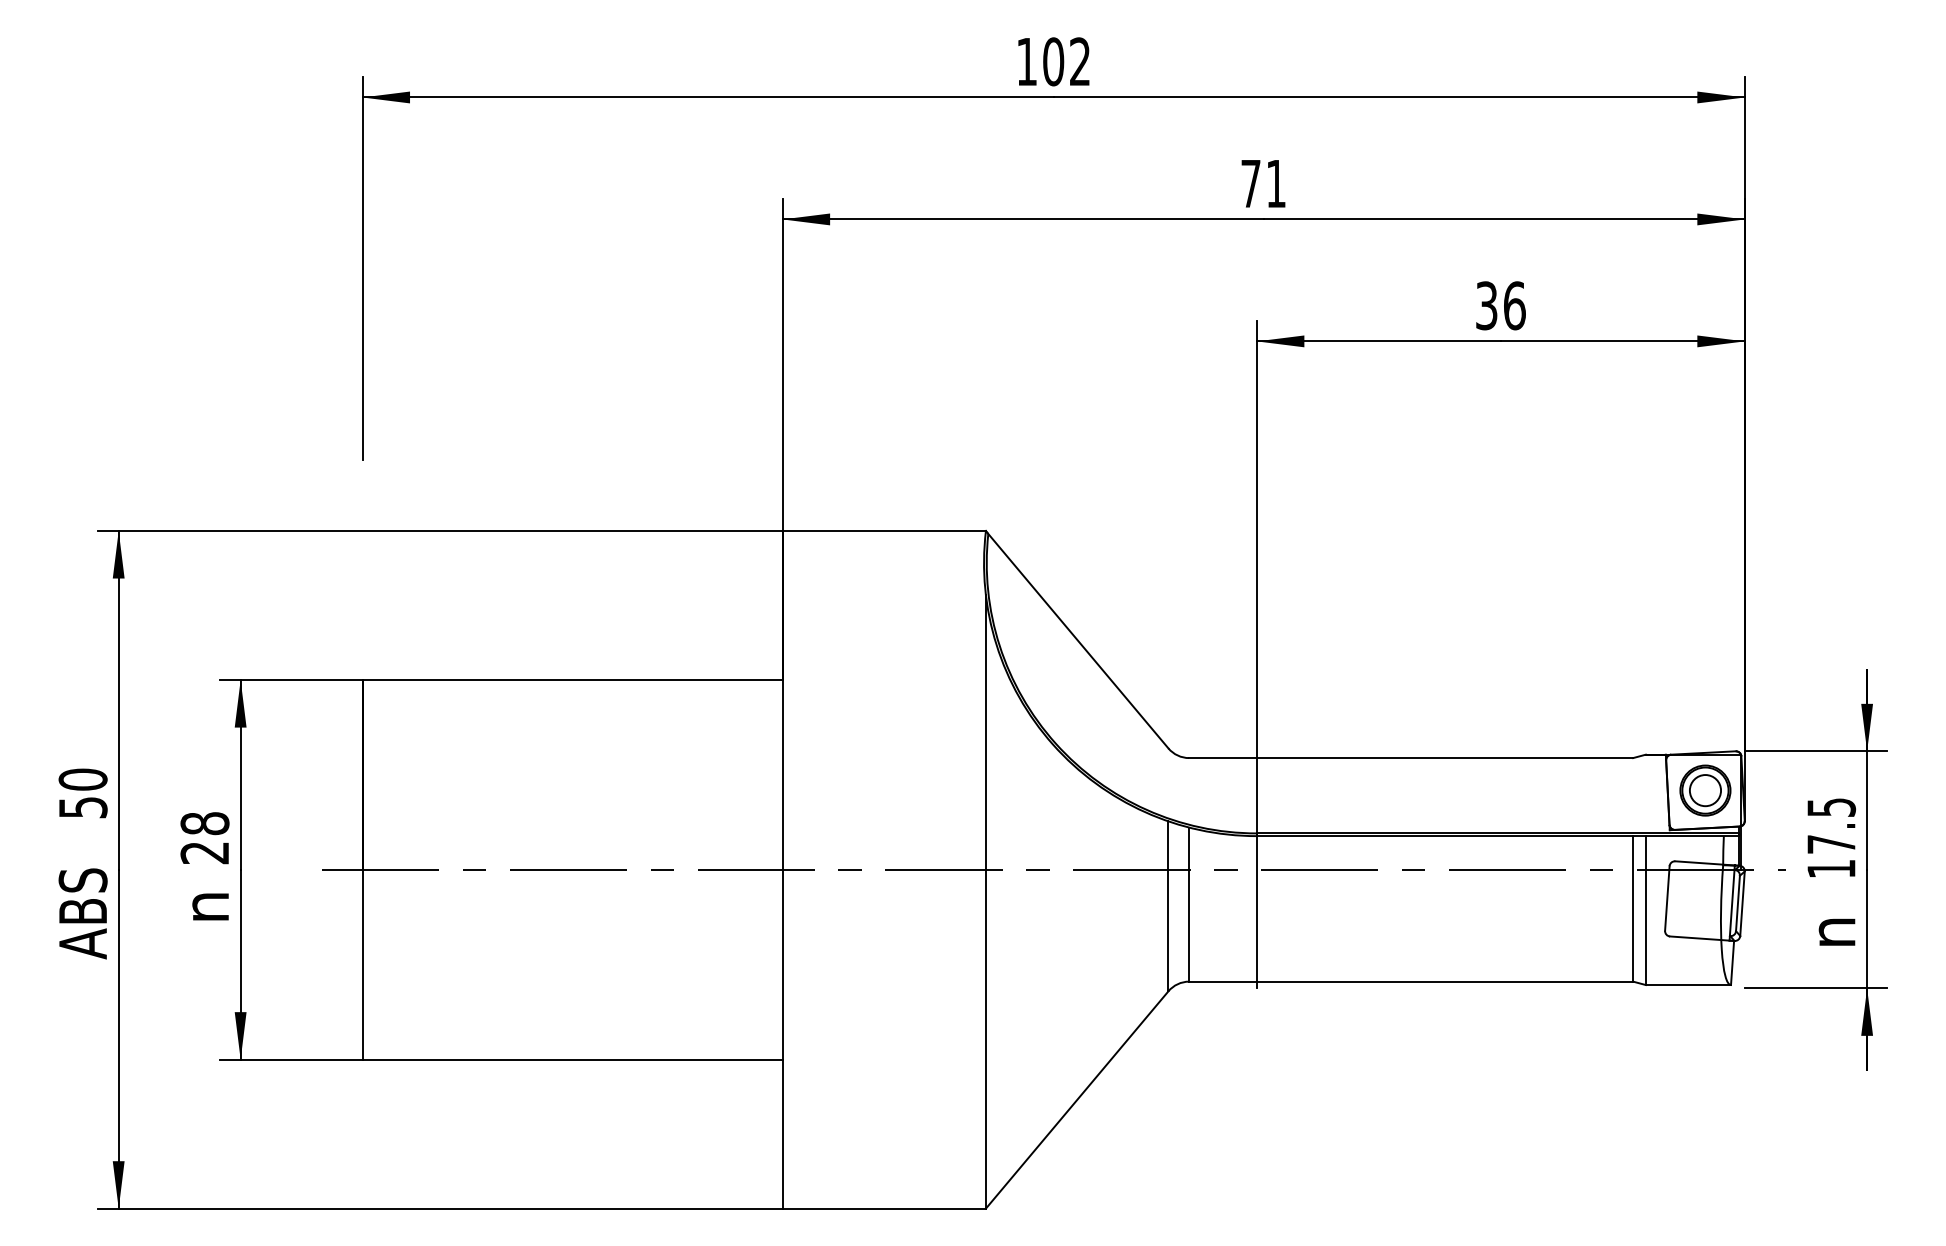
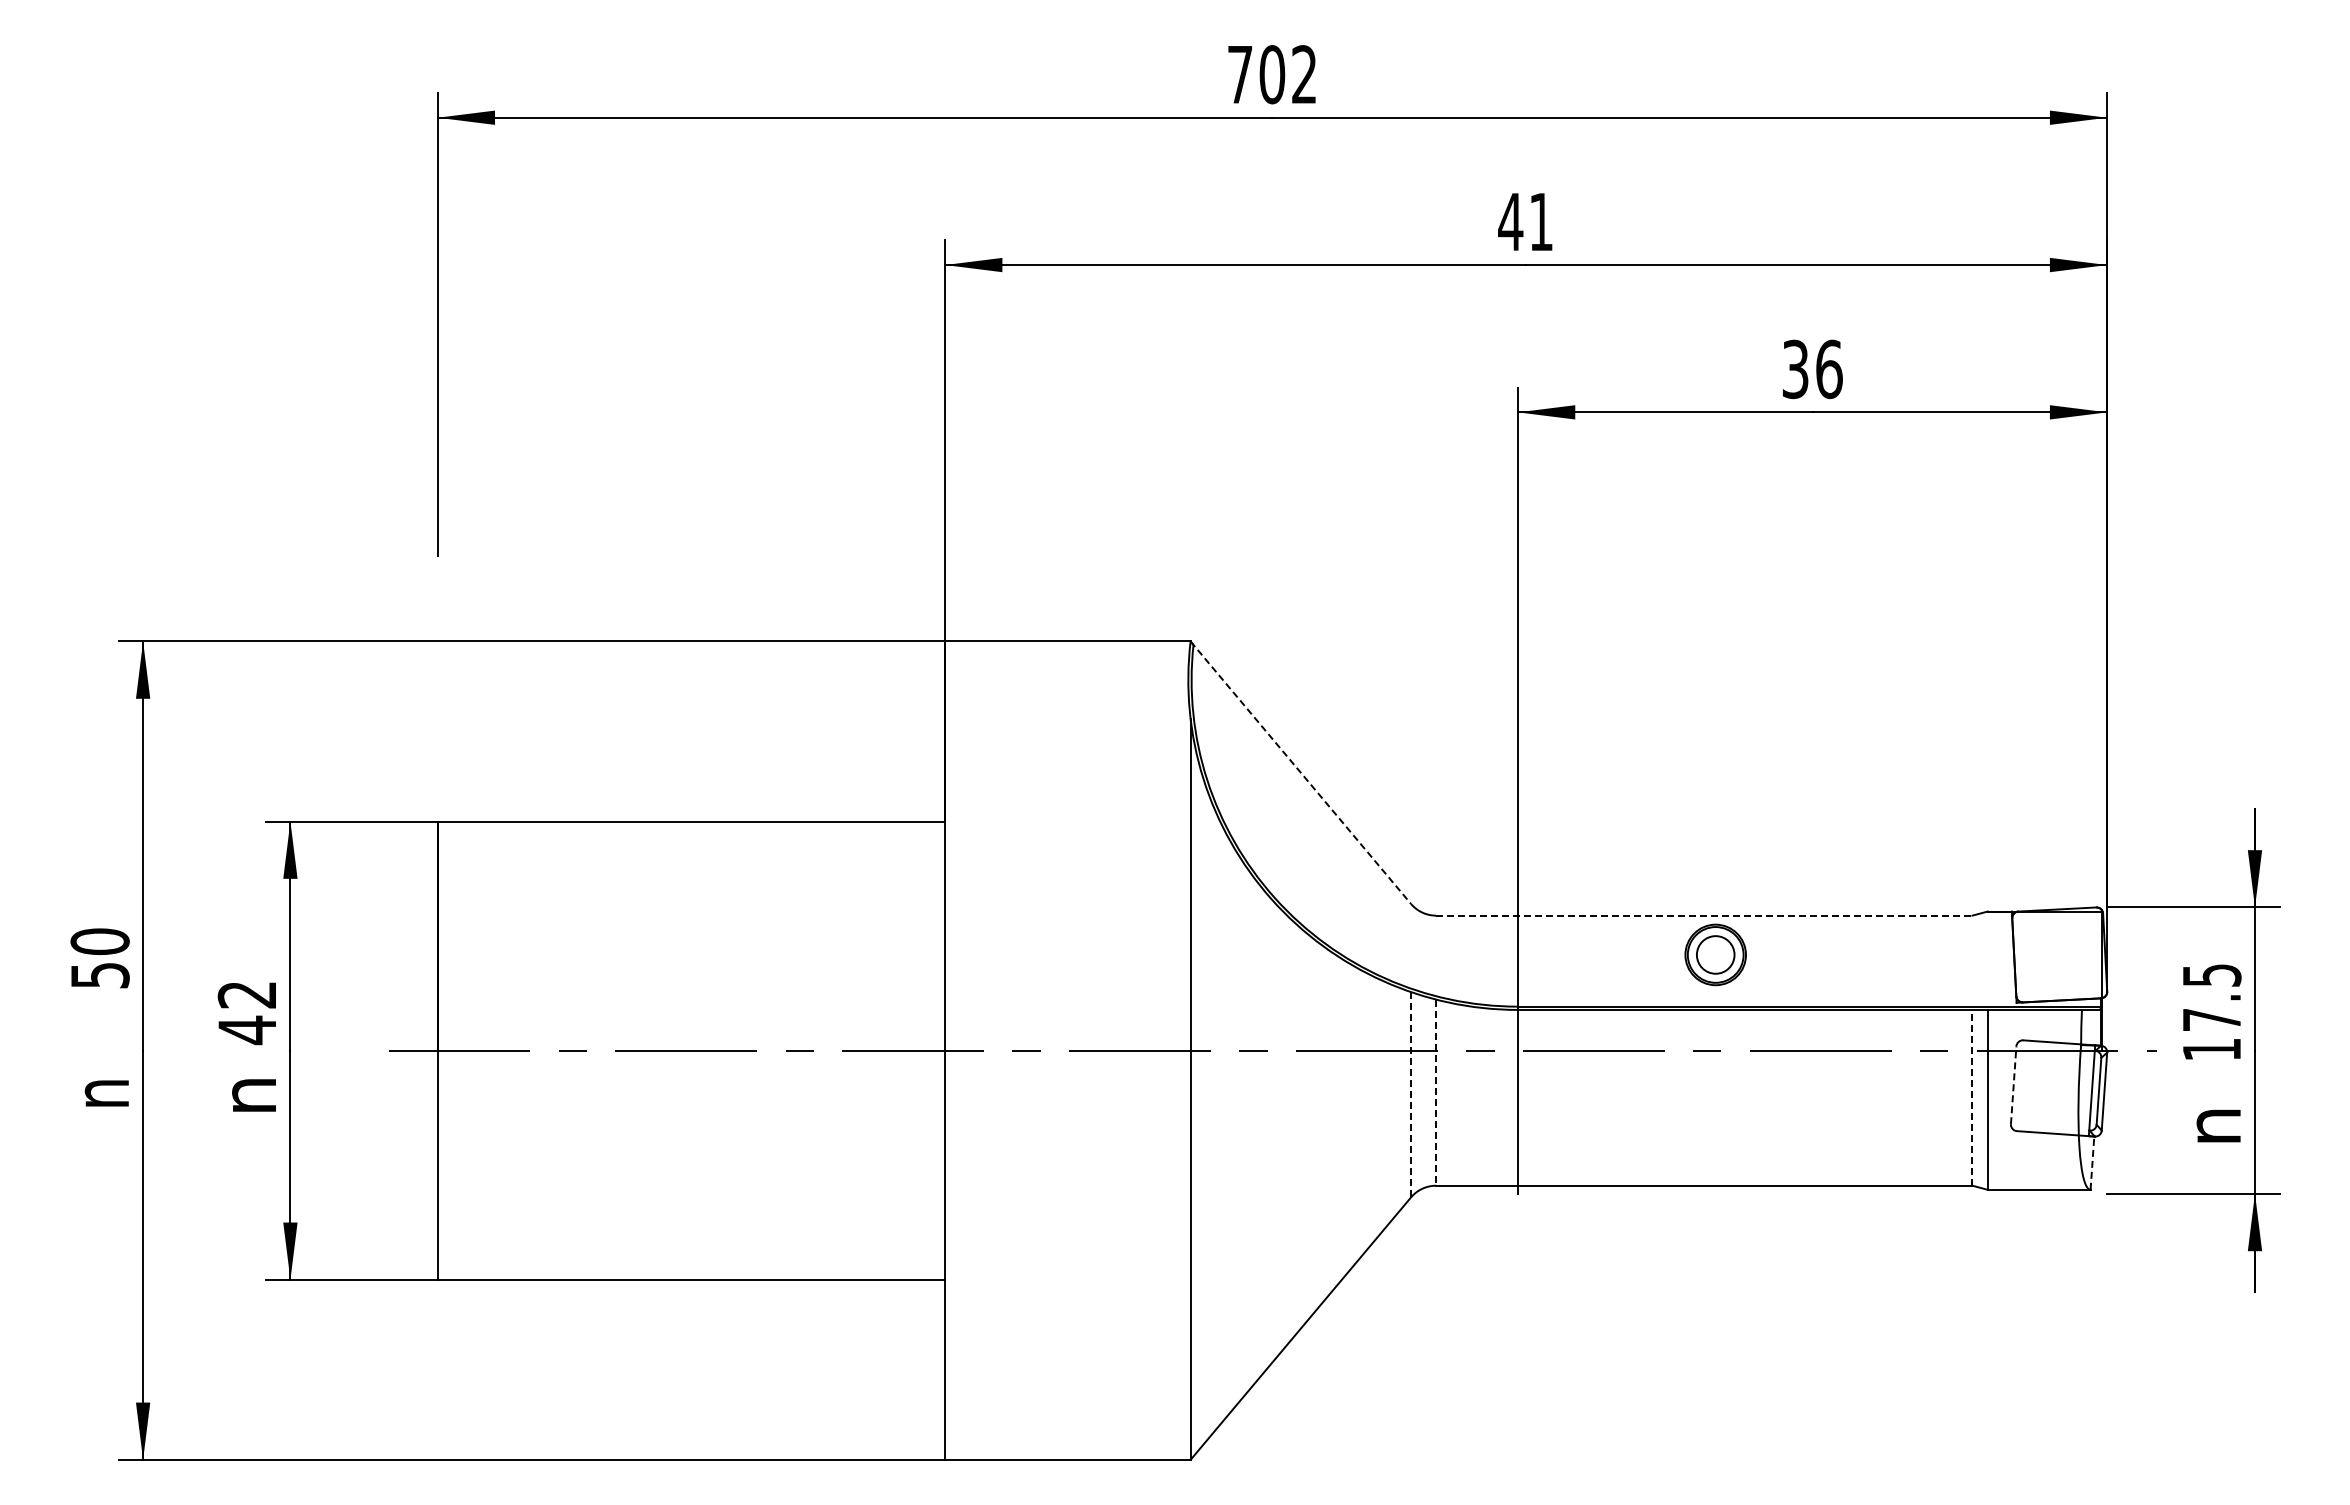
text: (1027, 61) -> (1240, 74), 102 -> 702
text: (1250, 183) -> (1510, 221), 71 -> 41
line: (1077, 640) -> (1301, 773), solid -> dashed
line: (1411, 757) -> (1704, 915), solid -> dashed
part: (1705, 790) -> (1715, 954), moved
text: (205, 839) -> (247, 1013), 28 -> 42
line: (1667, 897) -> (2013, 1084), solid -> dashed
line: (1189, 905) -> (1436, 1093), solid -> dashed
line: (1168, 906) -> (1411, 1094), solid -> dashed
line: (1633, 908) -> (1972, 1097), solid -> dashed
text: (82, 913) -> (99, 1103), ABS -> n
line: (1732, 963) -> (2092, 1163), solid -> dashed

